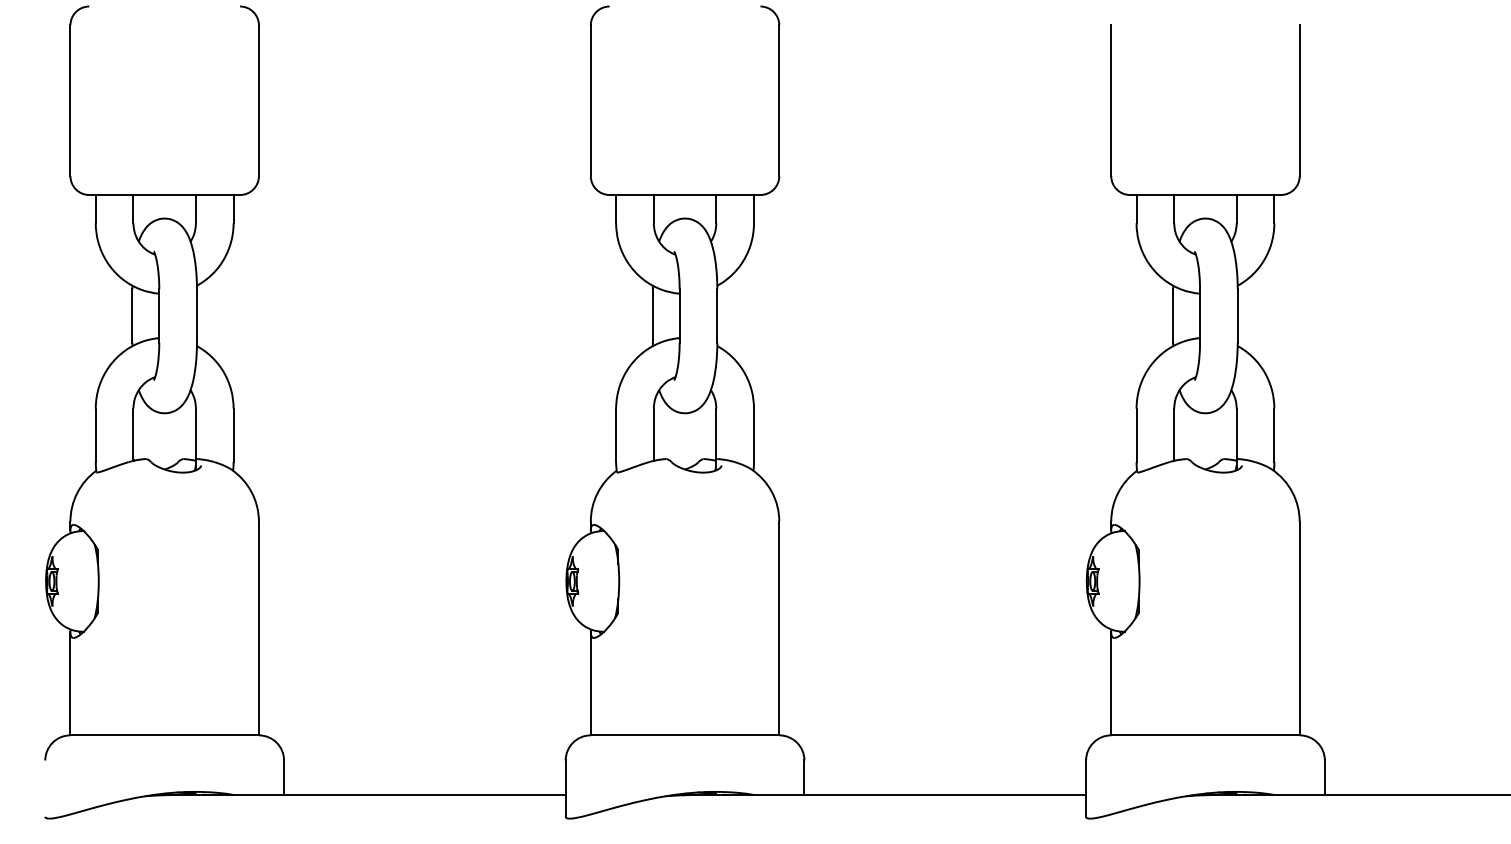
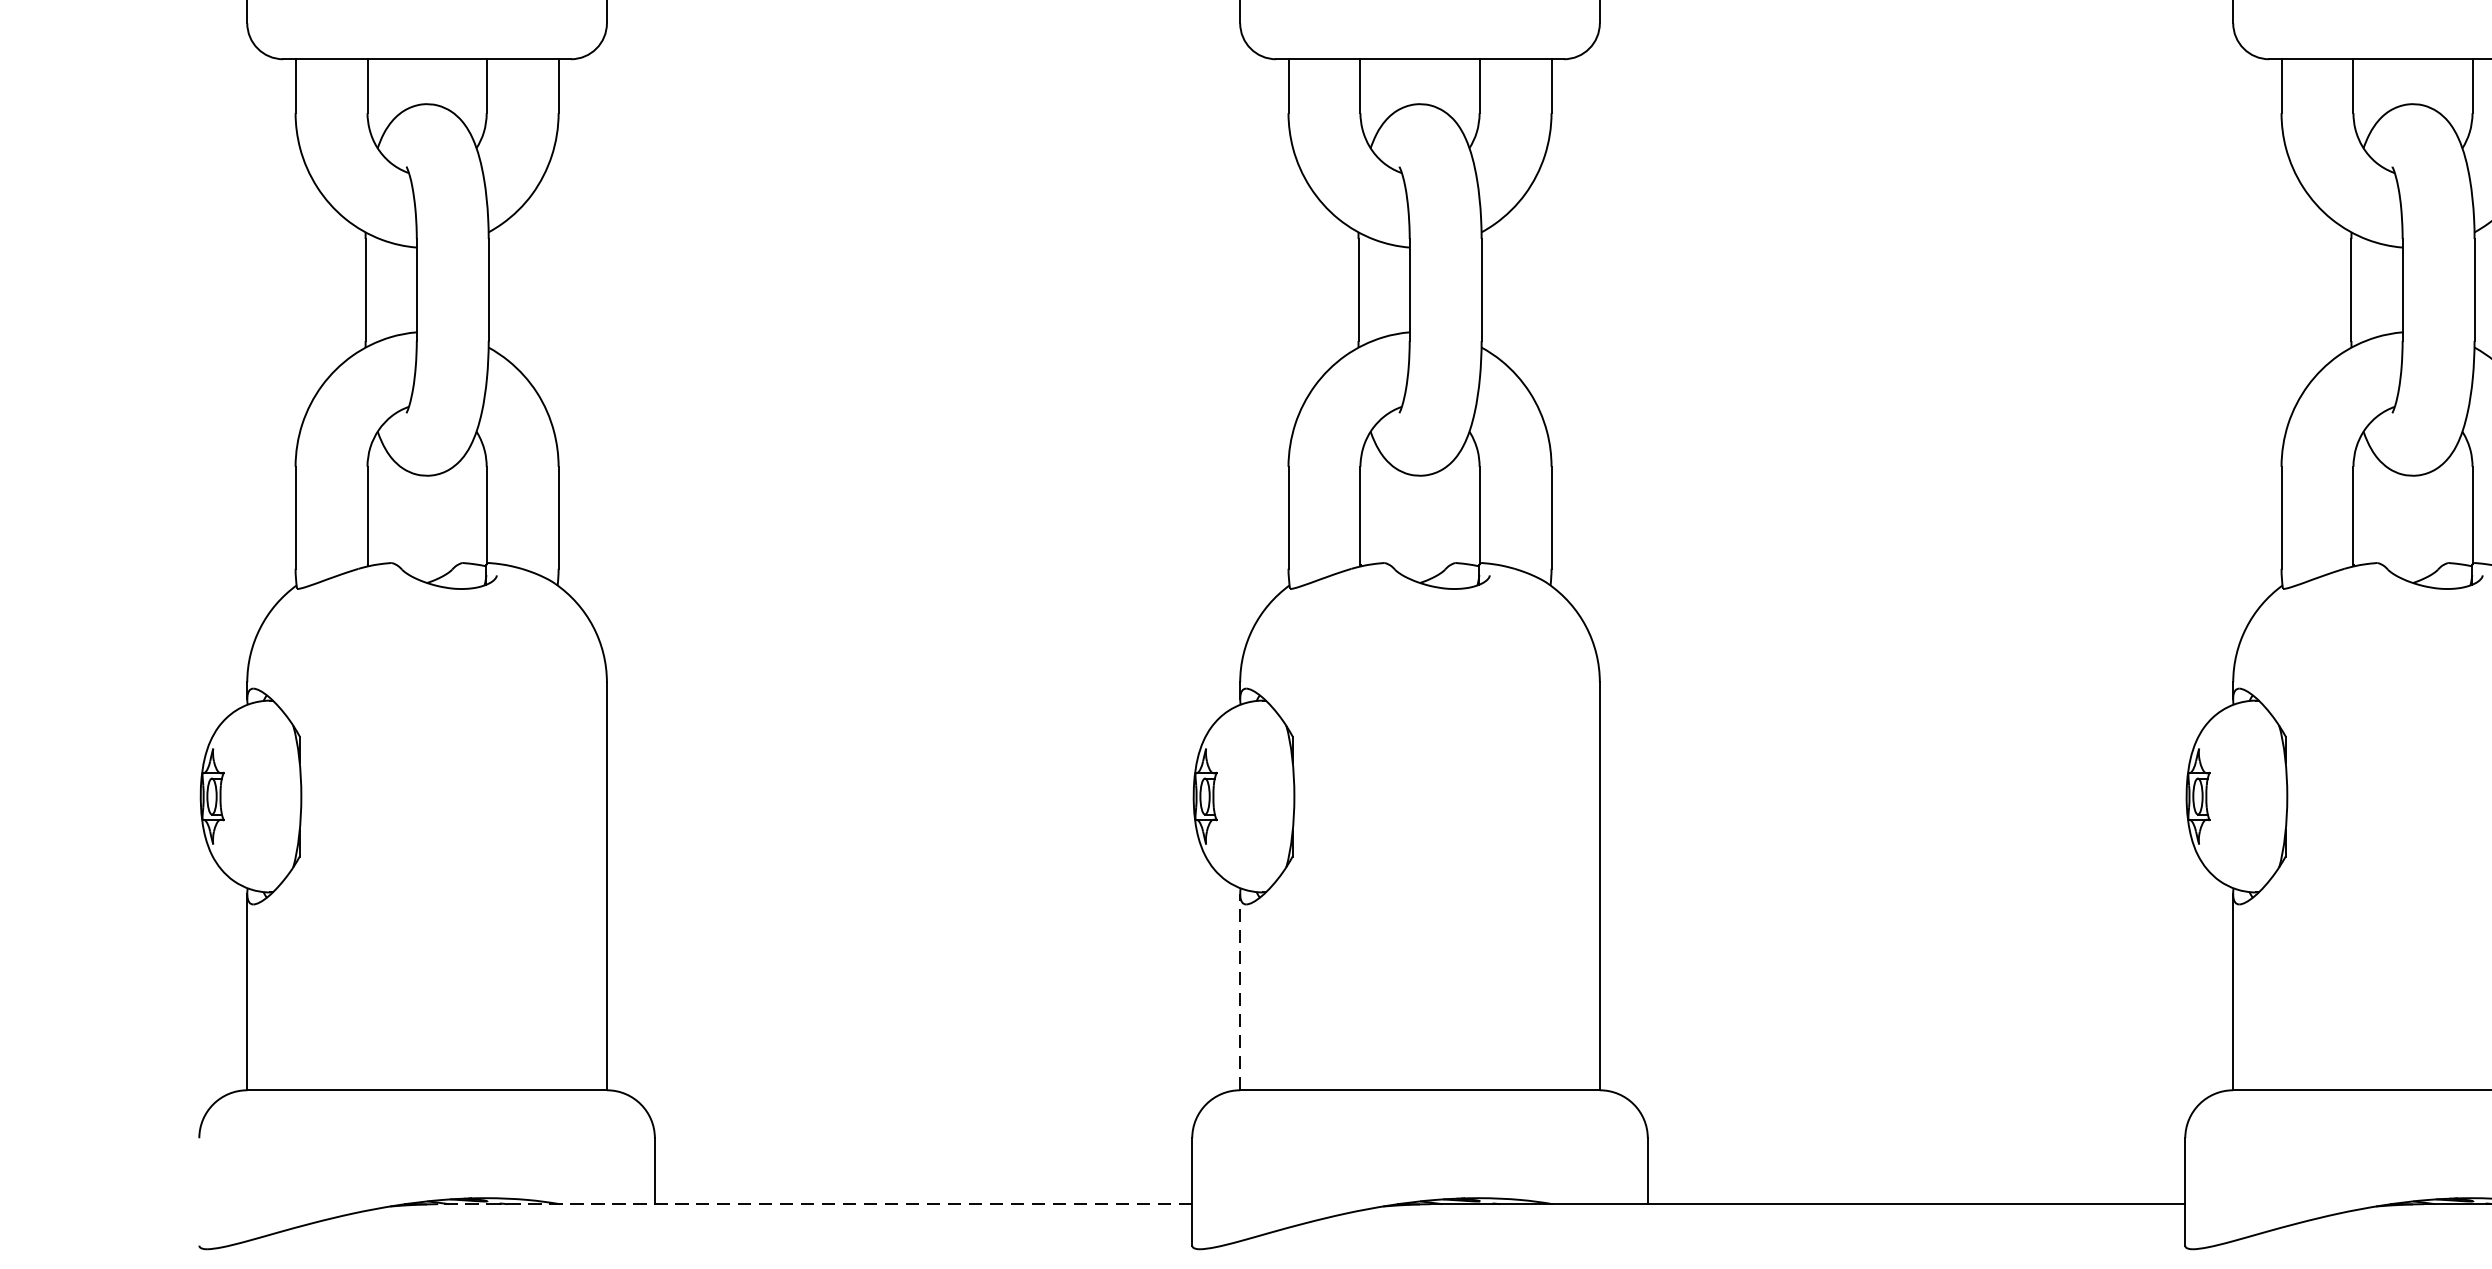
line: (590, 683) -> (1239, 991), solid -> dashed
line: (368, 795) -> (815, 1205), solid -> dashed

